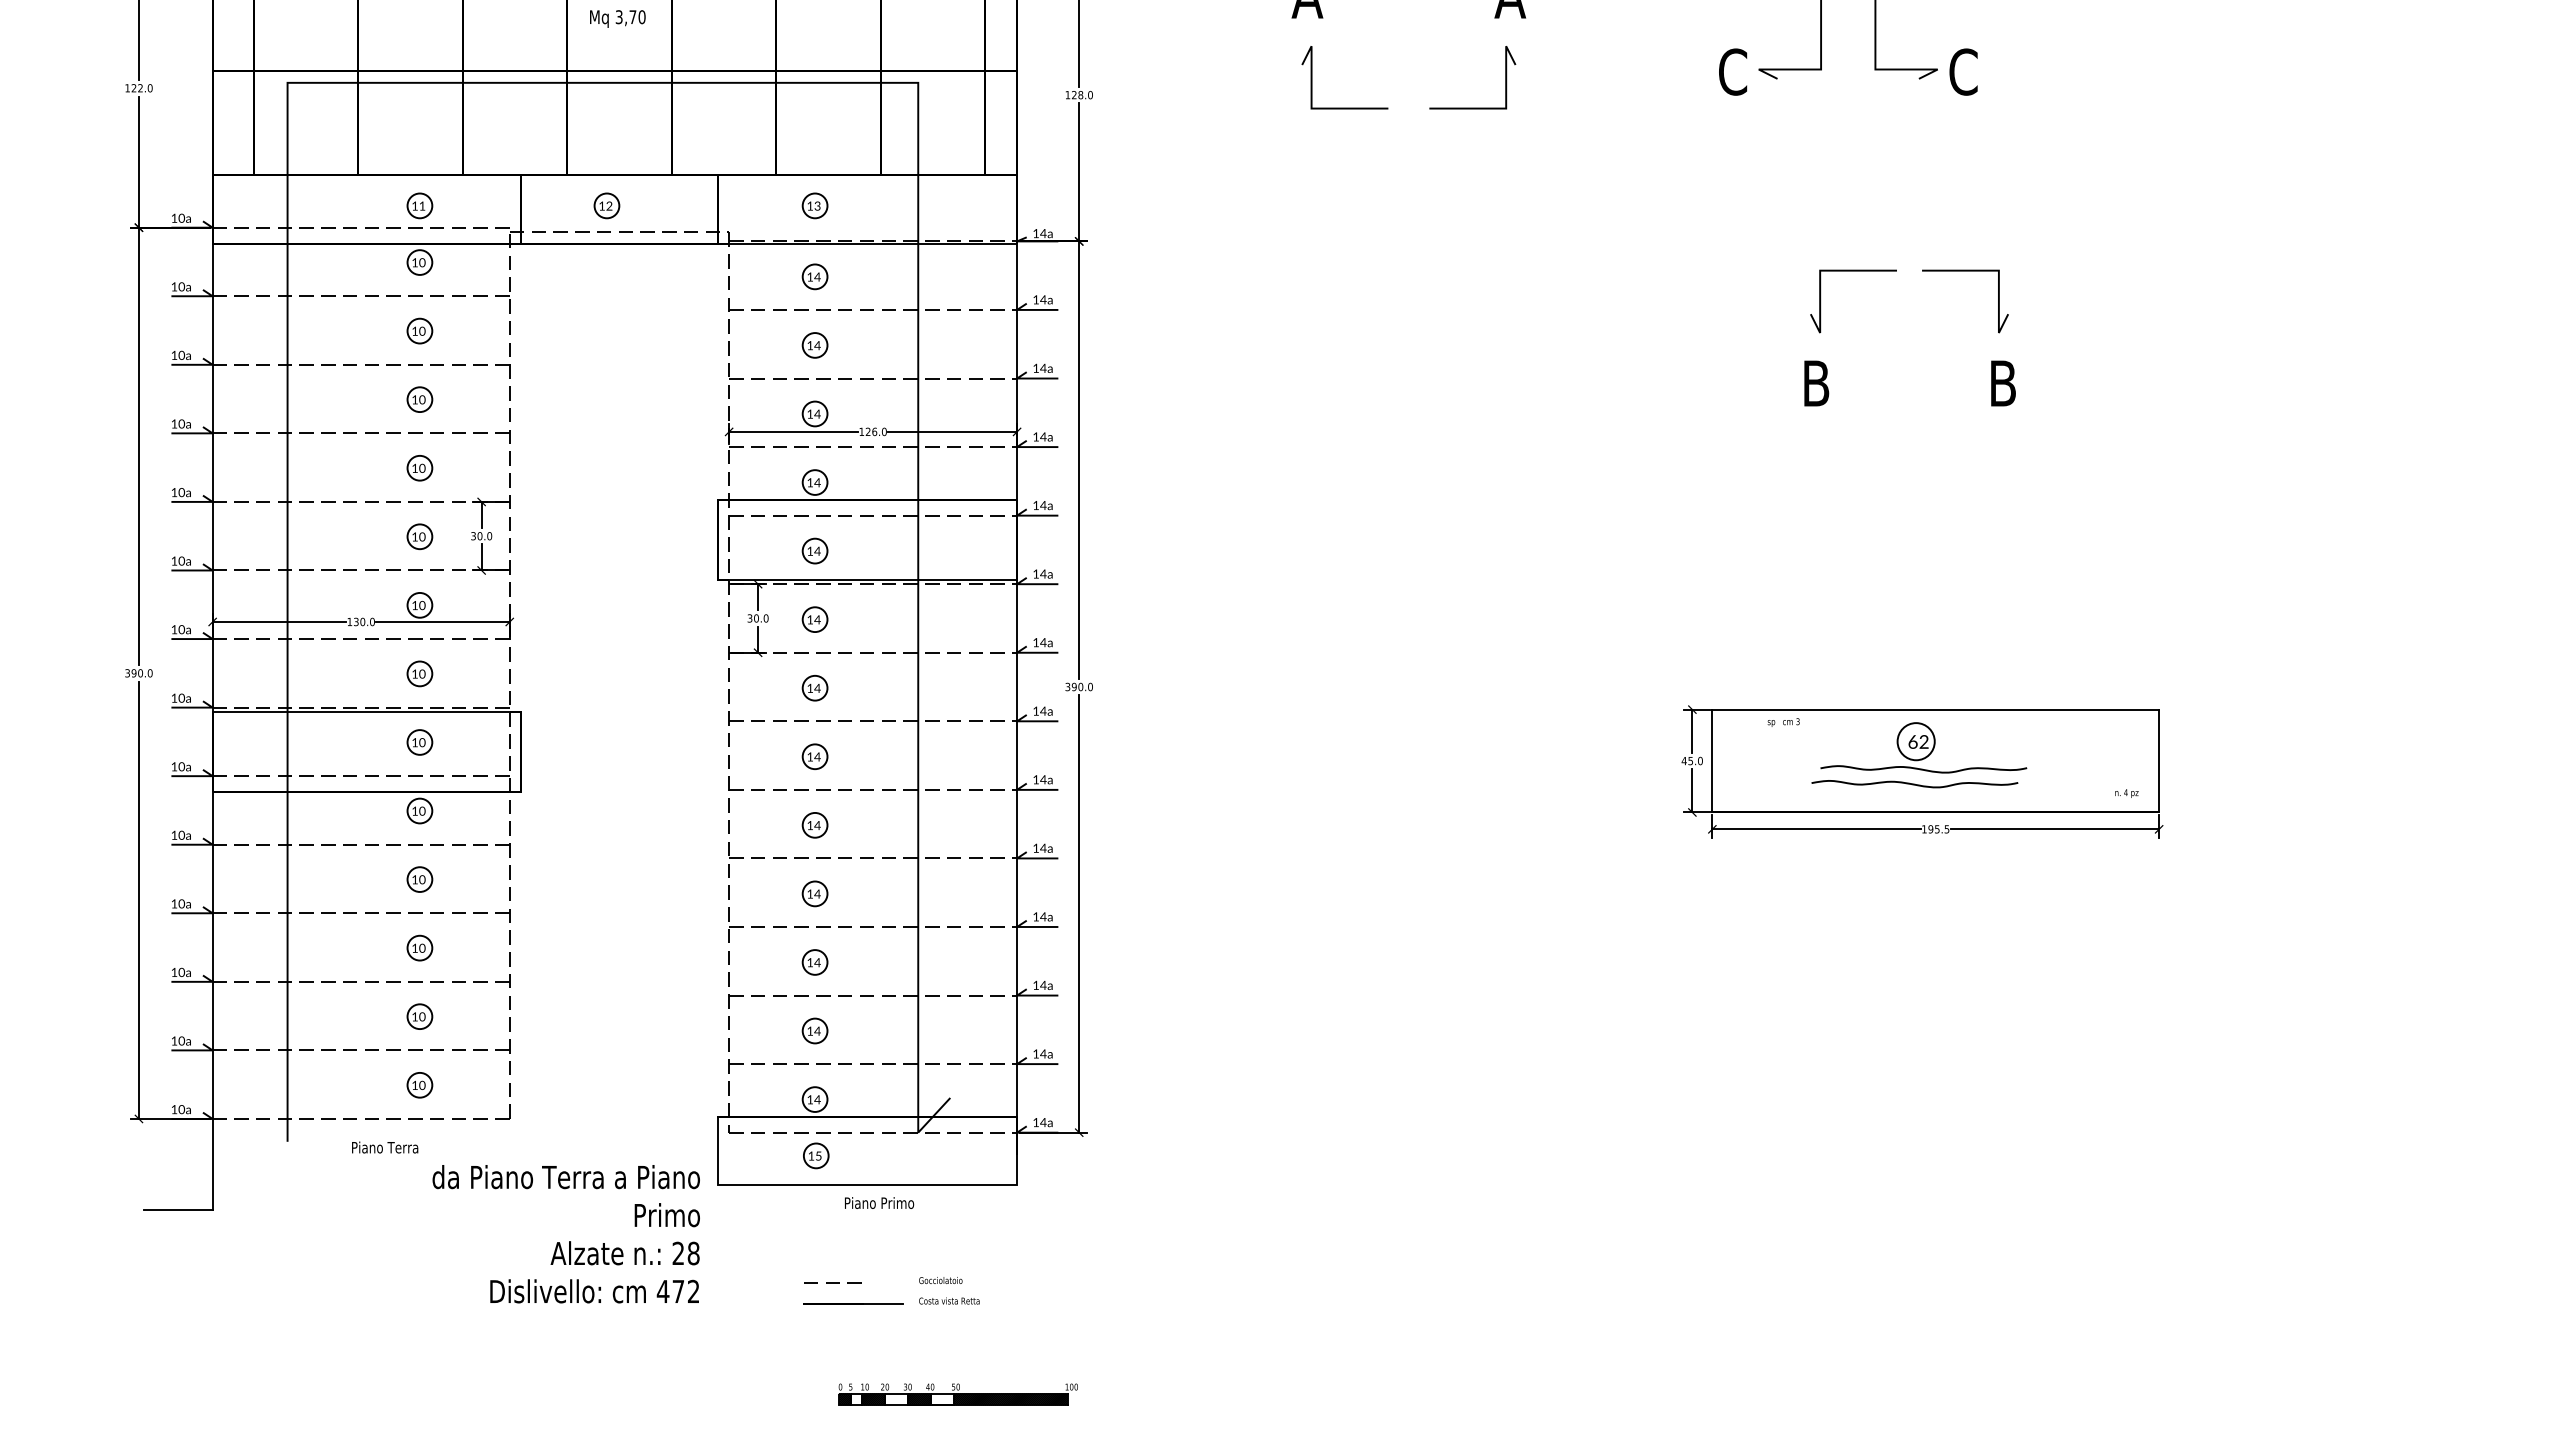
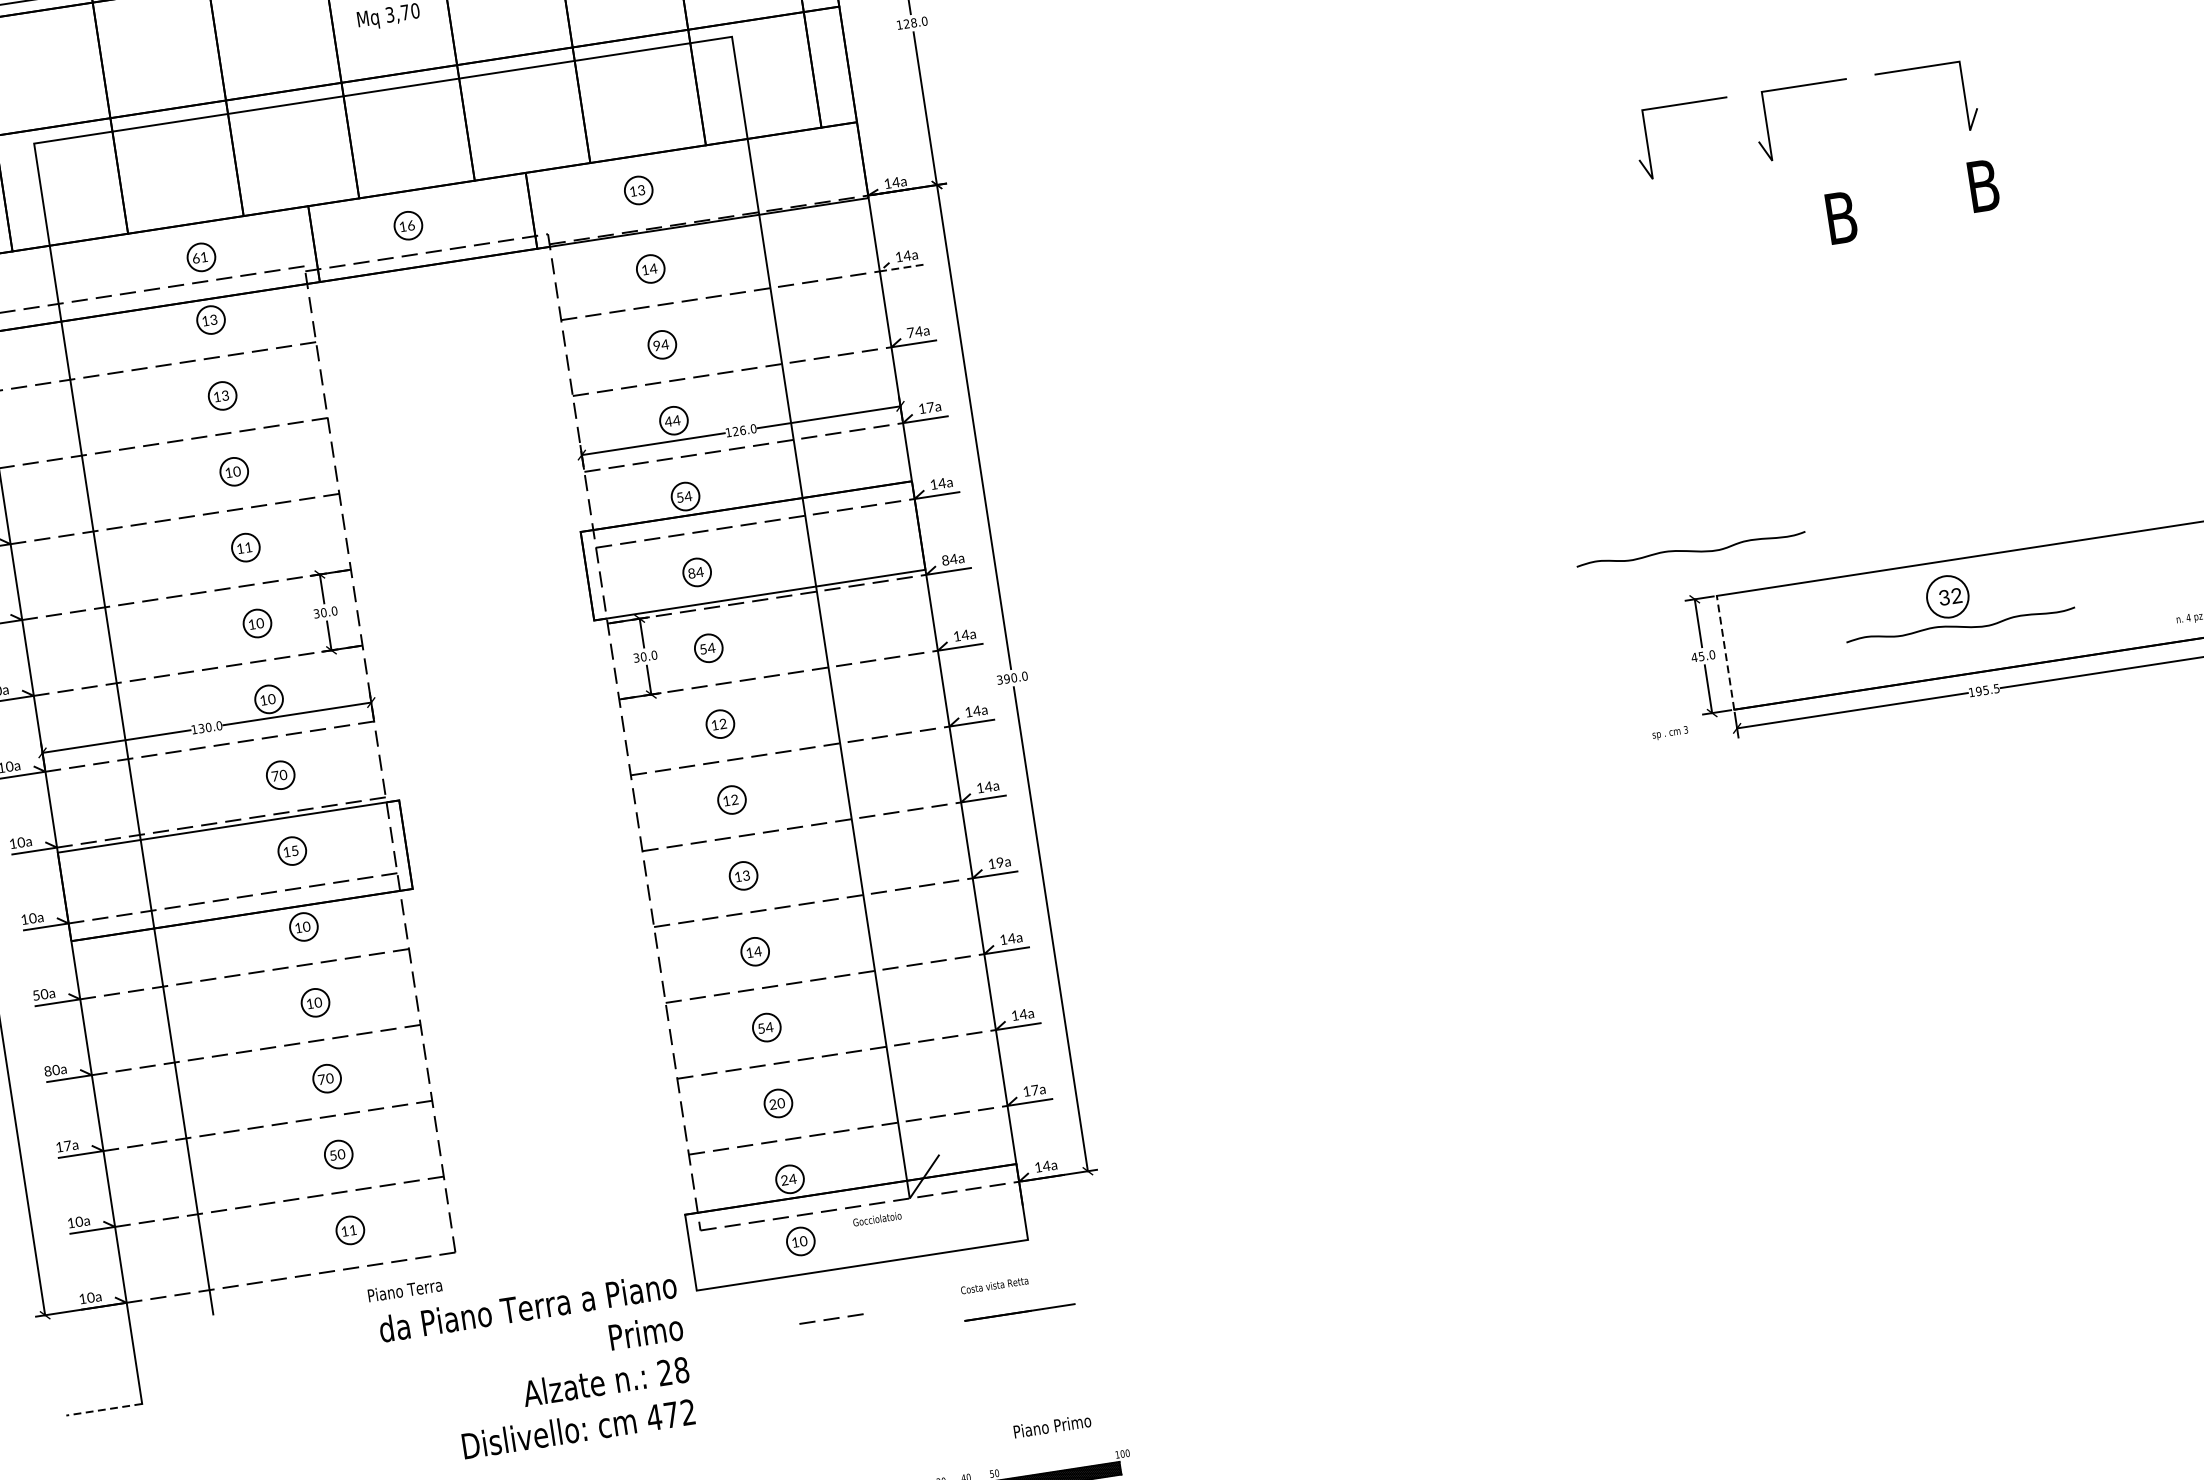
text: (415, 205) -> (196, 257), 11 -> 61
text: (609, 205) -> (411, 224), 12 -> 16
text: (422, 263) -> (214, 320), 10 -> 13
line: (1745, 271) -> (1679, 105), added
line: (1031, 309) -> (895, 268), solid -> dashed
text: (422, 331) -> (225, 395), 10 -> 13
text: (810, 345) -> (657, 345), 14 -> 94
text: (1036, 367) -> (911, 331), 14a -> 74a
text: (1816, 383) -> (1841, 217), moved
text: (809, 413) -> (667, 421), 14 -> 44
text: (1043, 436) -> (930, 406), 14a -> 17a
text: (422, 467) -> (248, 546), 10 -> 11
text: (809, 482) -> (679, 497), 14 -> 54
text: (810, 550) -> (691, 572), 14 -> 84
text: (1036, 573) -> (945, 559), 14a -> 84a
text: (809, 619) -> (702, 649), 14 -> 54
text: (415, 673) -> (275, 775), 10 -> 70
text: (817, 687) -> (722, 722), 14 -> 12
text: (1783, 722) -> (1670, 733), moved
text: (1912, 741) -> (1943, 597), 62 -> 32
text: (422, 742) -> (295, 850), 10 -> 15
text: (817, 756) -> (734, 799), 14 -> 12
line: (1712, 760) -> (1725, 652), solid -> dashed
curve: (1914, 784) -> (1690, 551), moved
text: (817, 825) -> (746, 875), 14 -> 13
text: (174, 834) -> (36, 994), 10a -> 50a
text: (1043, 847) -> (1000, 861), 14a -> 19a
text: (174, 903) -> (48, 1070), 10a -> 80a
text: (415, 947) -> (322, 1078), 10 -> 70
text: (809, 962) -> (760, 1028), 14 -> 54
text: (181, 972) -> (67, 1146), 10a -> 17a
text: (414, 1016) -> (332, 1155), 10 -> 50
text: (813, 1030) -> (776, 1103), 14 -> 20
text: (1043, 1053) -> (1034, 1089), 14a -> 17a
text: (422, 1084) -> (353, 1229), 10 -> 11
text: (810, 1099) -> (784, 1180), 14 -> 24
text: (385, 1147) -> (405, 1290), moved
text: (818, 1155) -> (803, 1240), 15 -> 10
text: (879, 1202) -> (1052, 1425), moved
line: (177, 1210) -> (103, 1410), solid -> dashed
text: (940, 1280) -> (876, 1219), moved
line: (832, 1282) -> (831, 1319), moved
text: (949, 1300) -> (994, 1284), moved
line: (853, 1303) -> (1020, 1311), moved

